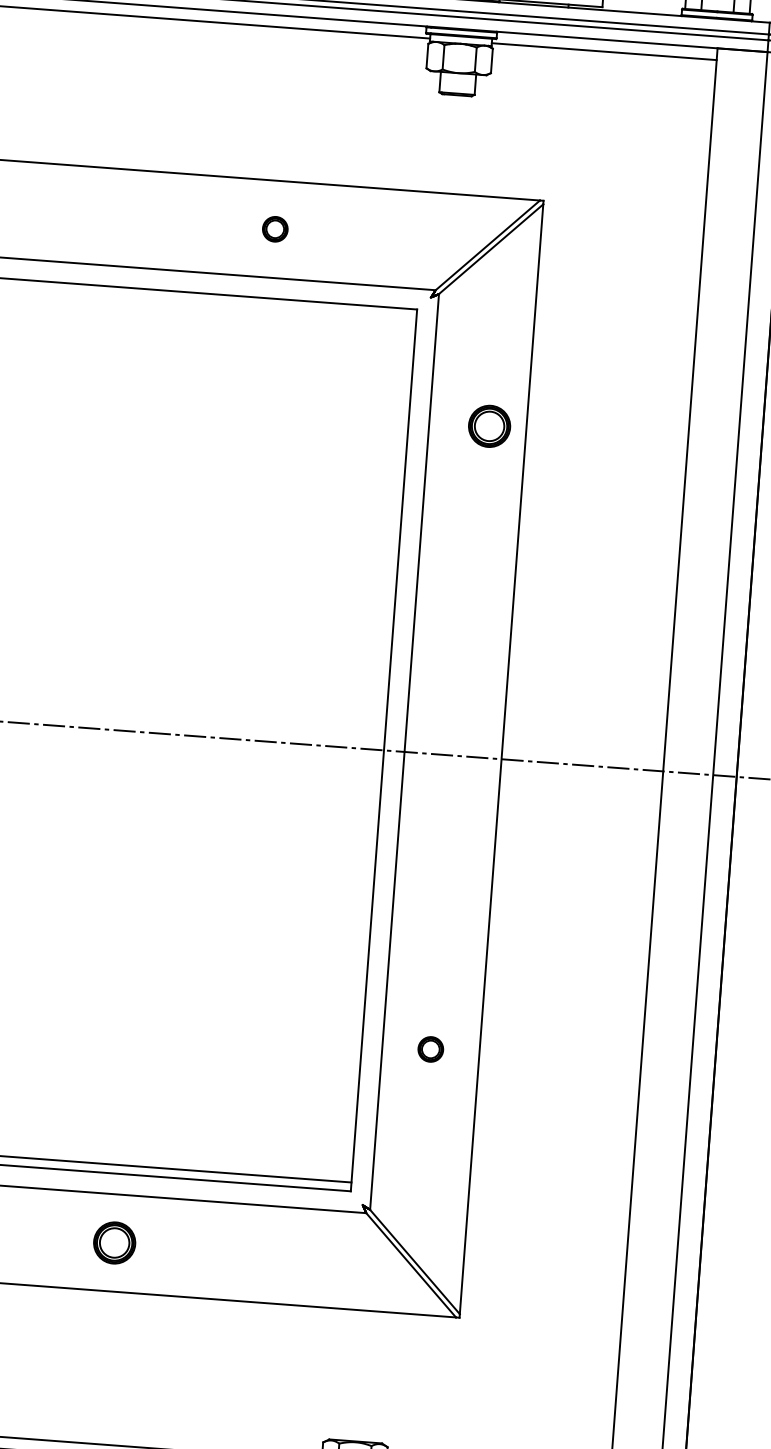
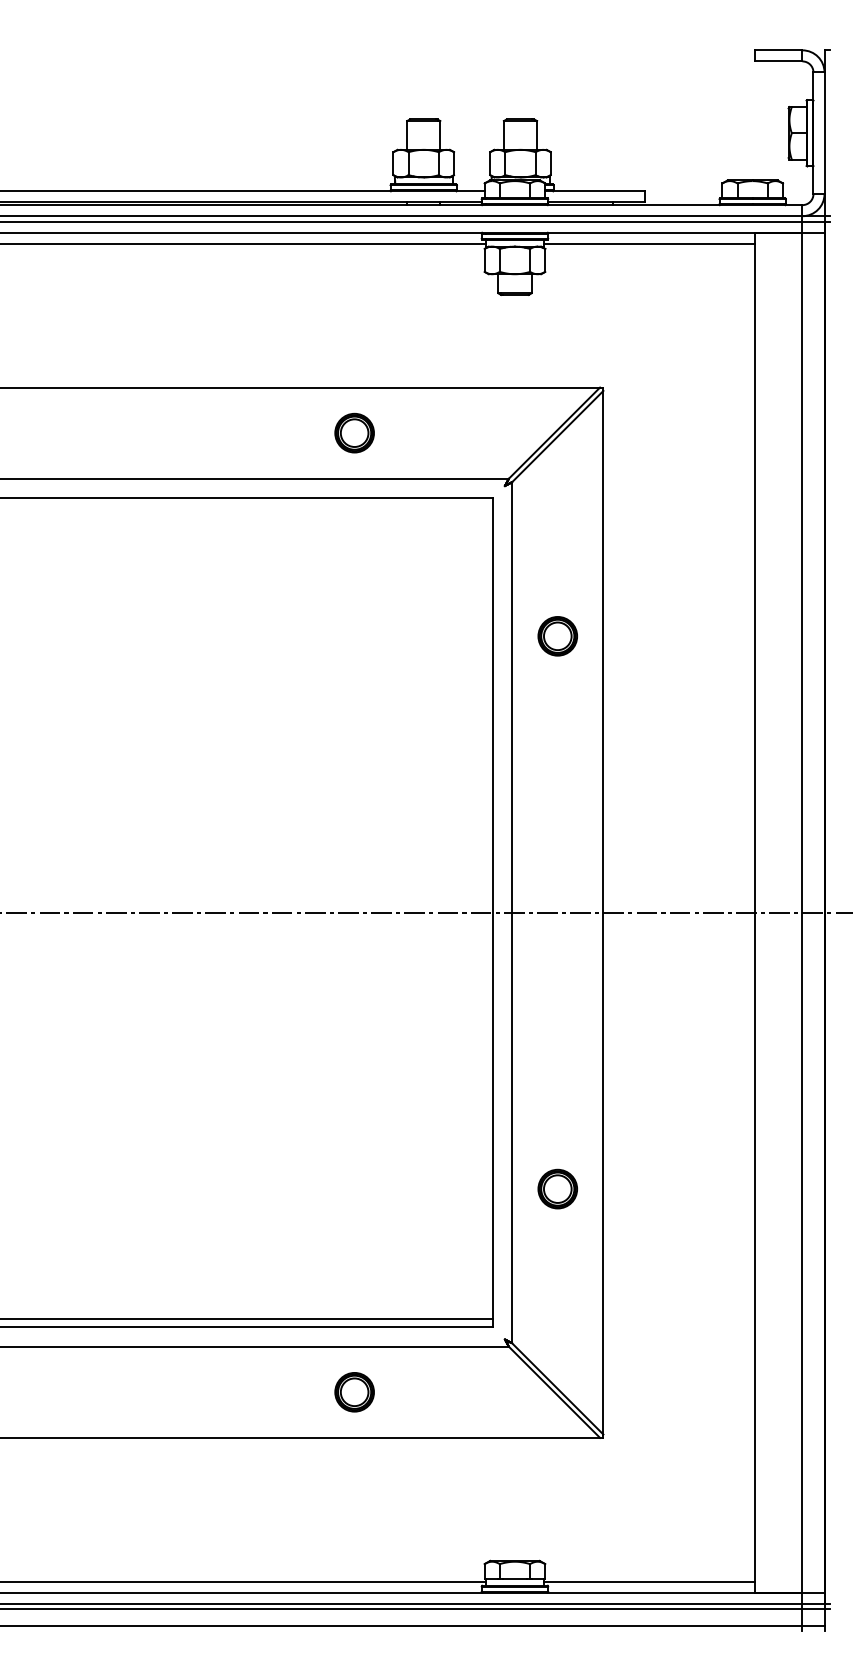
part: (275, 228) -> (354, 432), size x1.67
part: (489, 426) -> (557, 636), moved
part: (430, 1048) -> (557, 1188), size x1.67
part: (114, 1243) -> (354, 1392), moved

